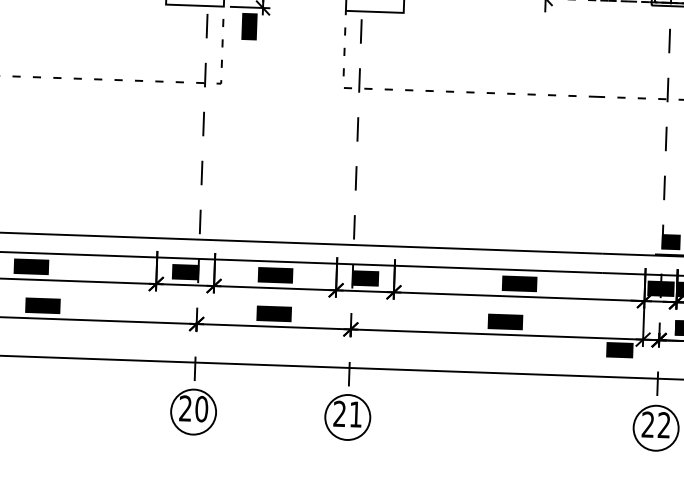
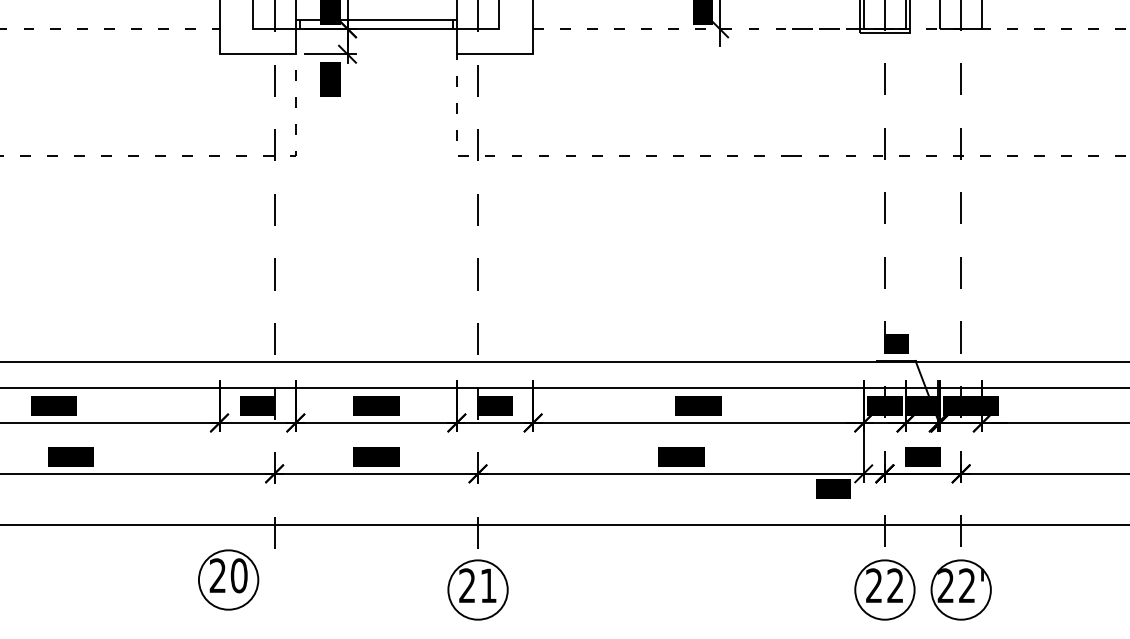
part: (193, 411) -> (228, 579), moved

